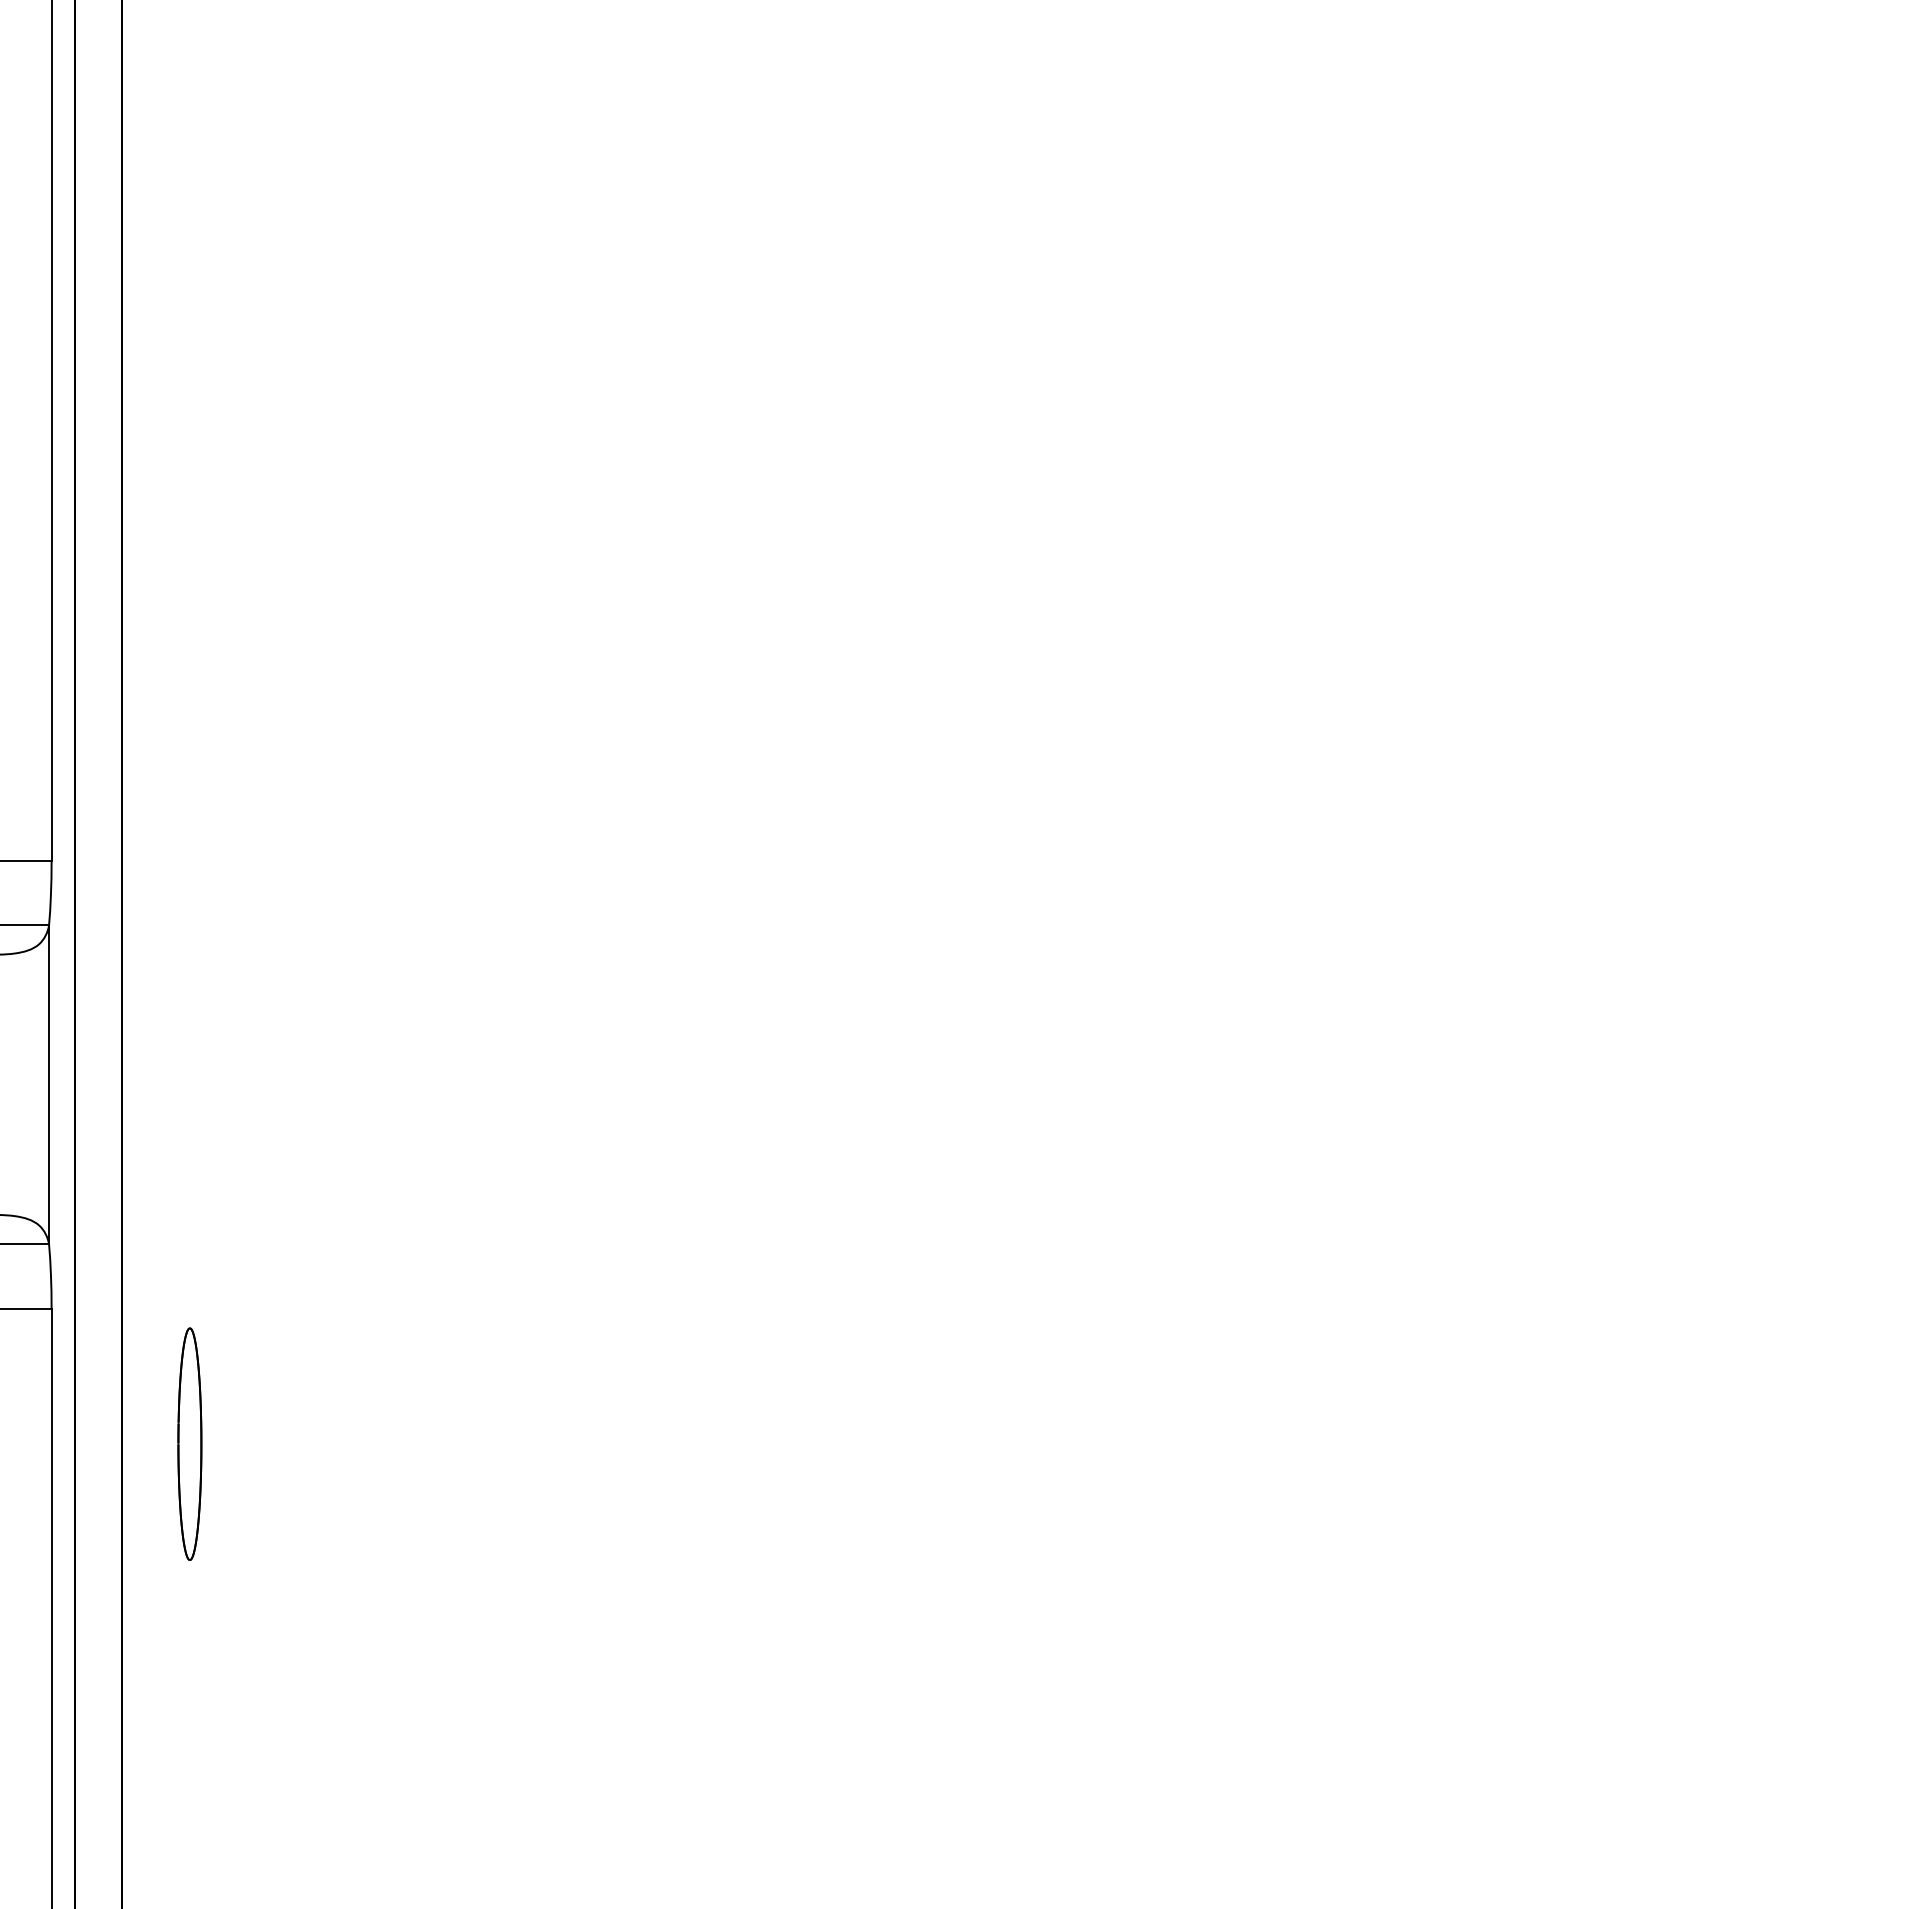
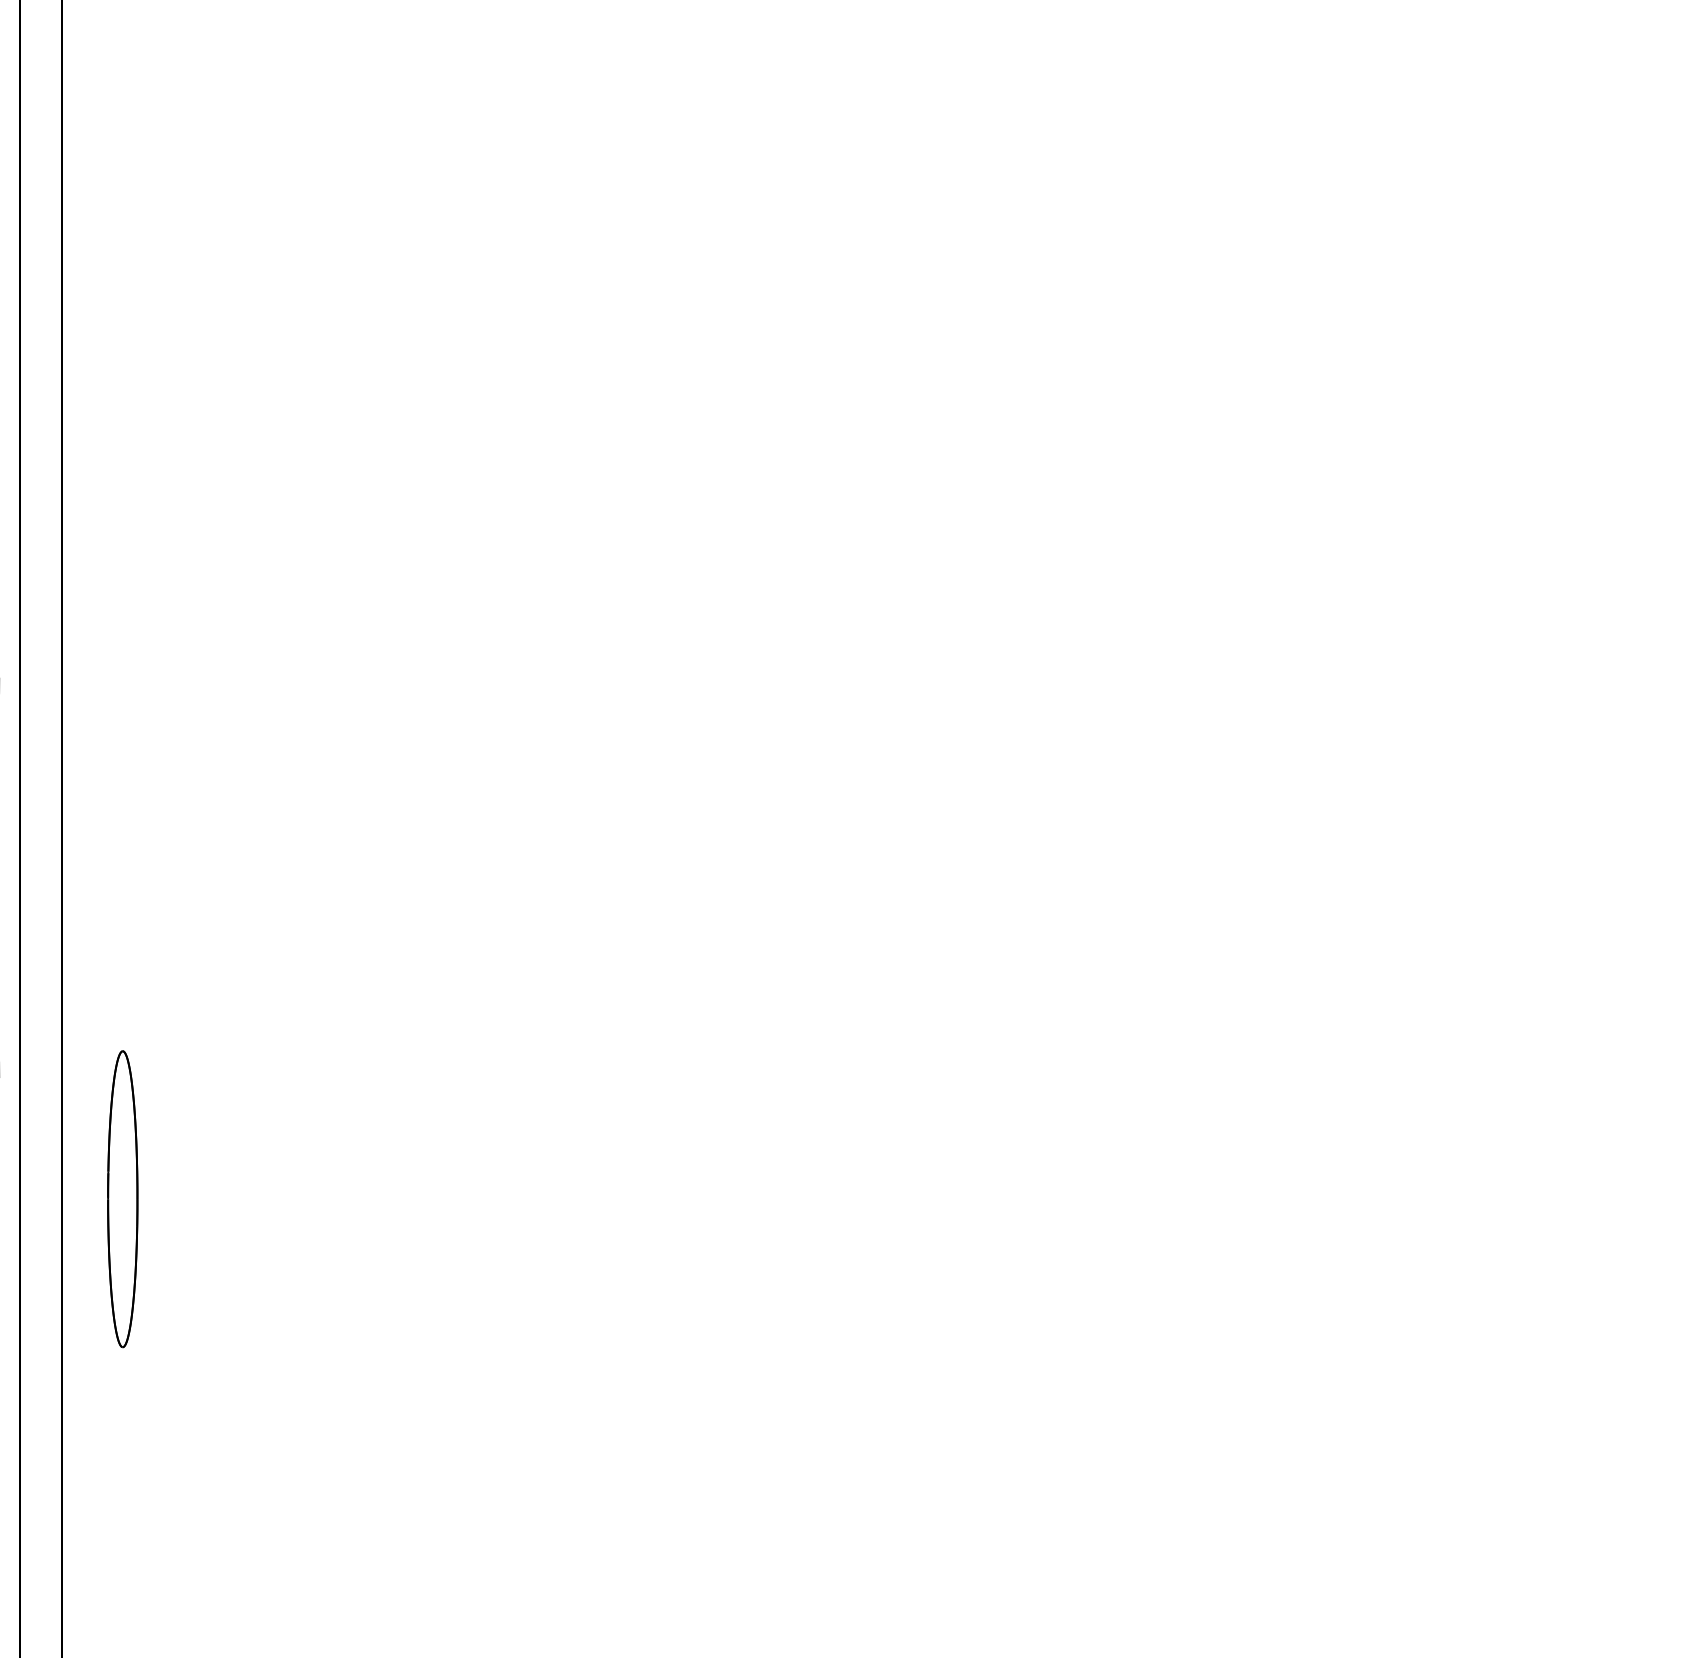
part: (189, 1443) -> (122, 1198), size x1.43

